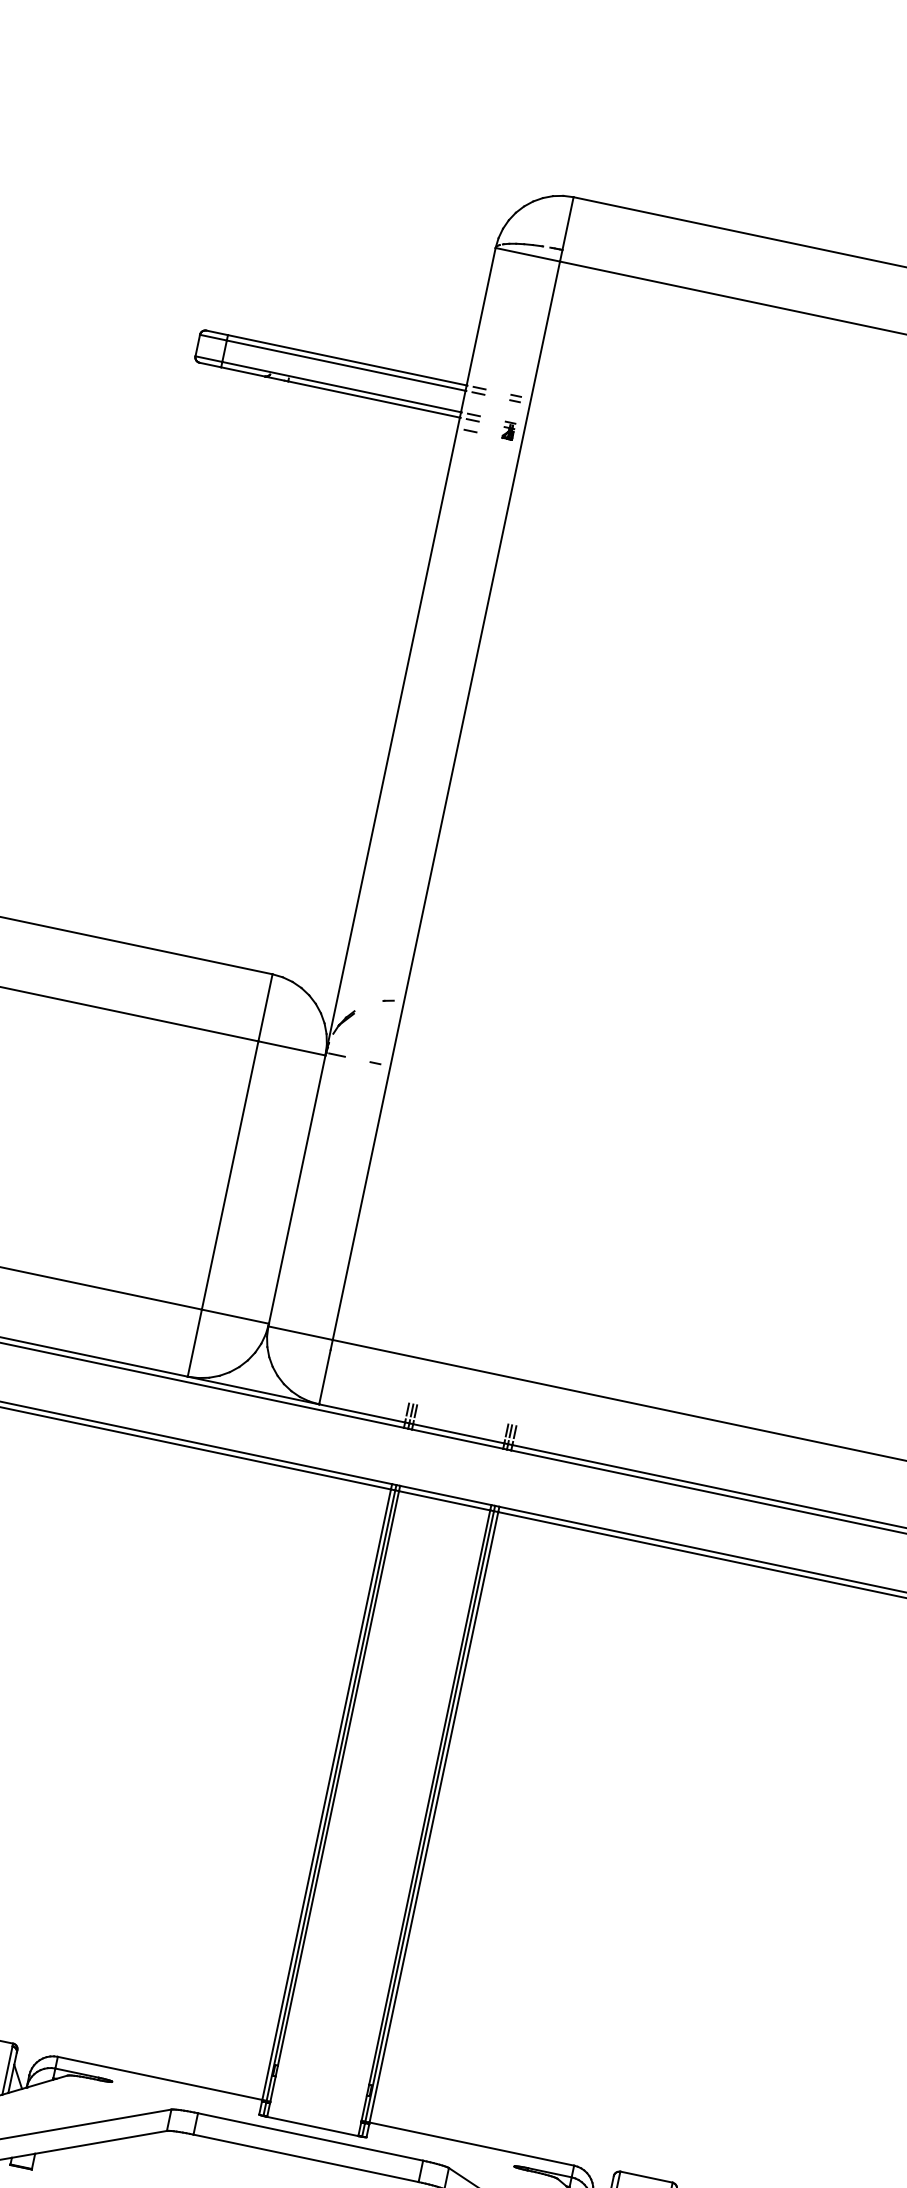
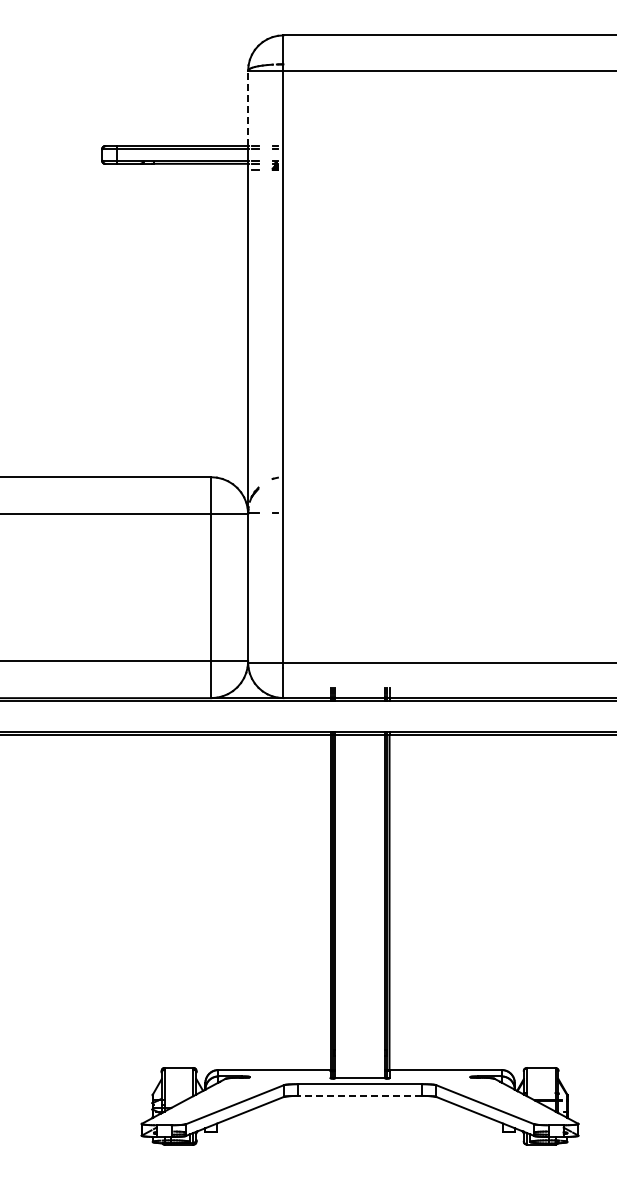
line: (481, 316) -> (248, 108), solid -> dashed
line: (306, 2157) -> (360, 1095), solid -> dashed

